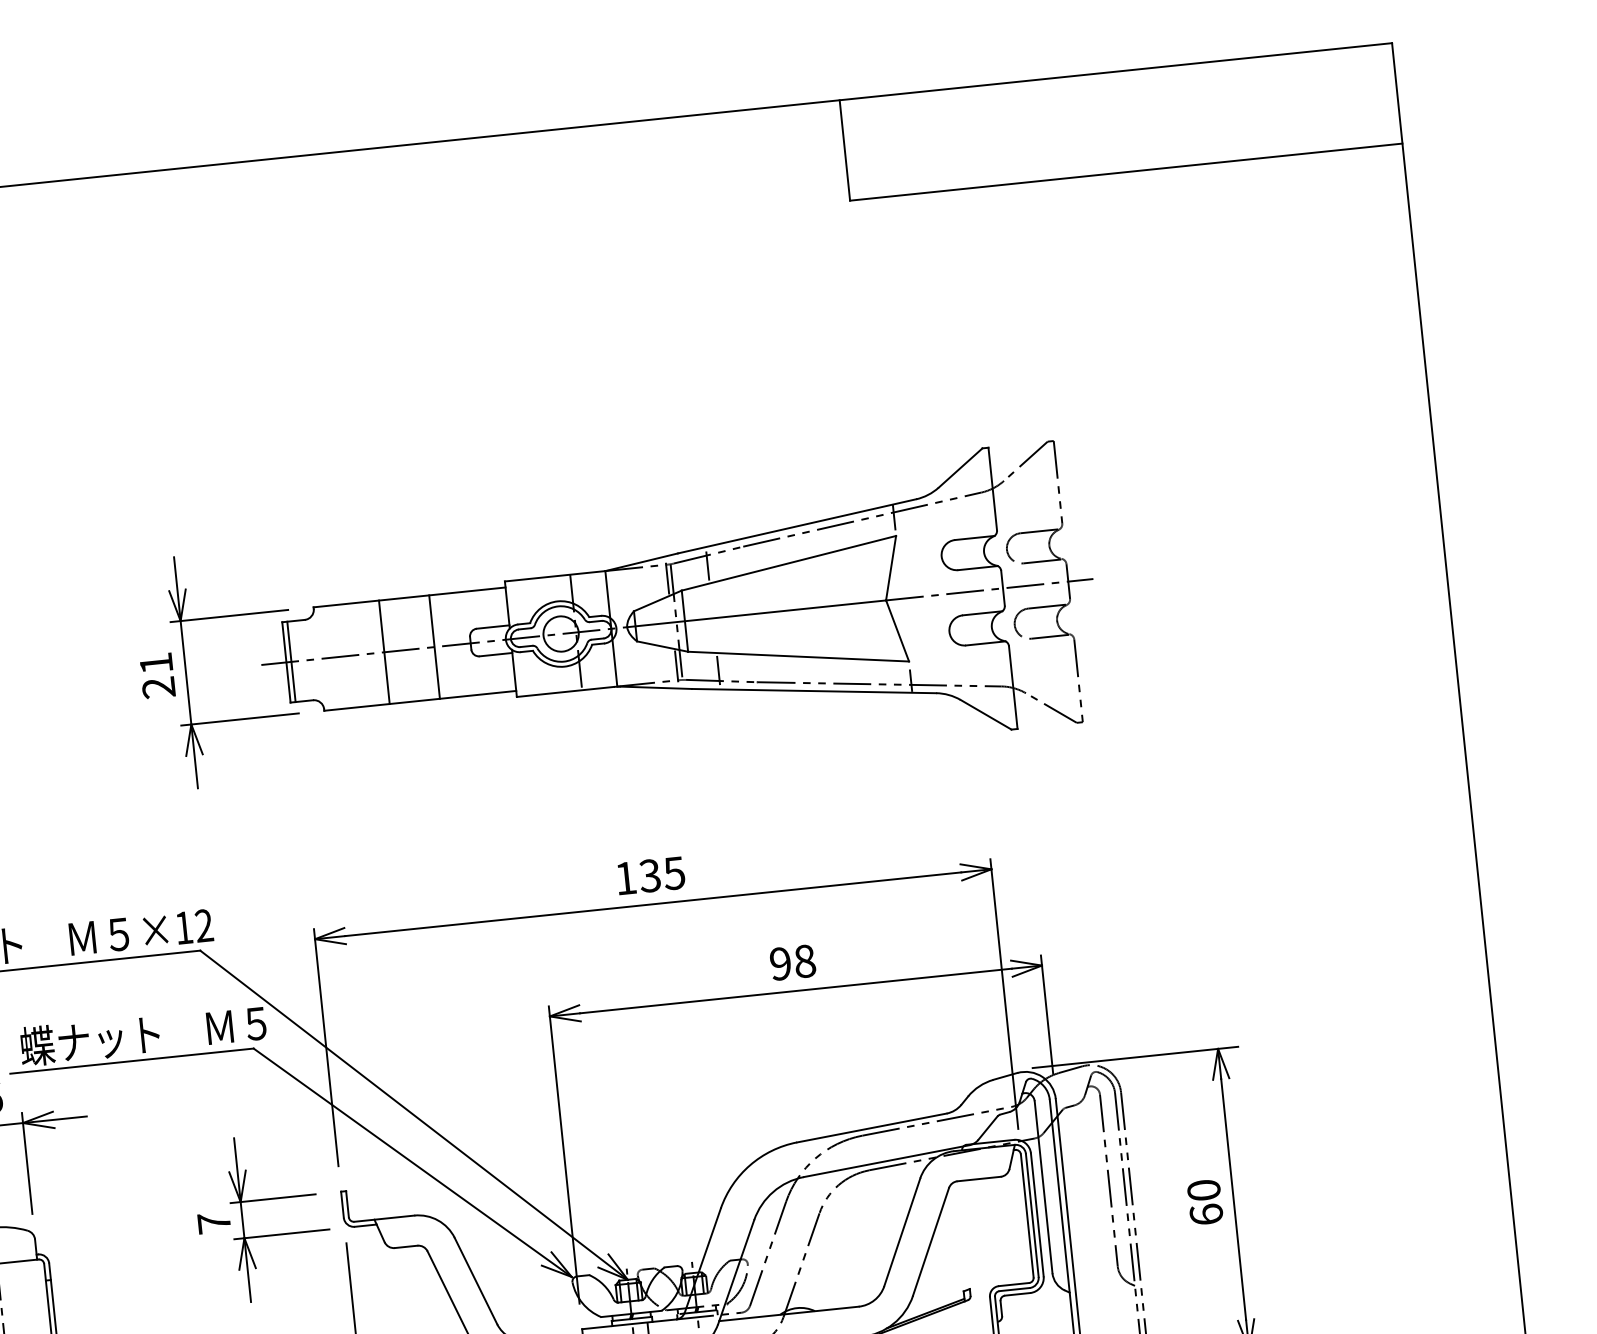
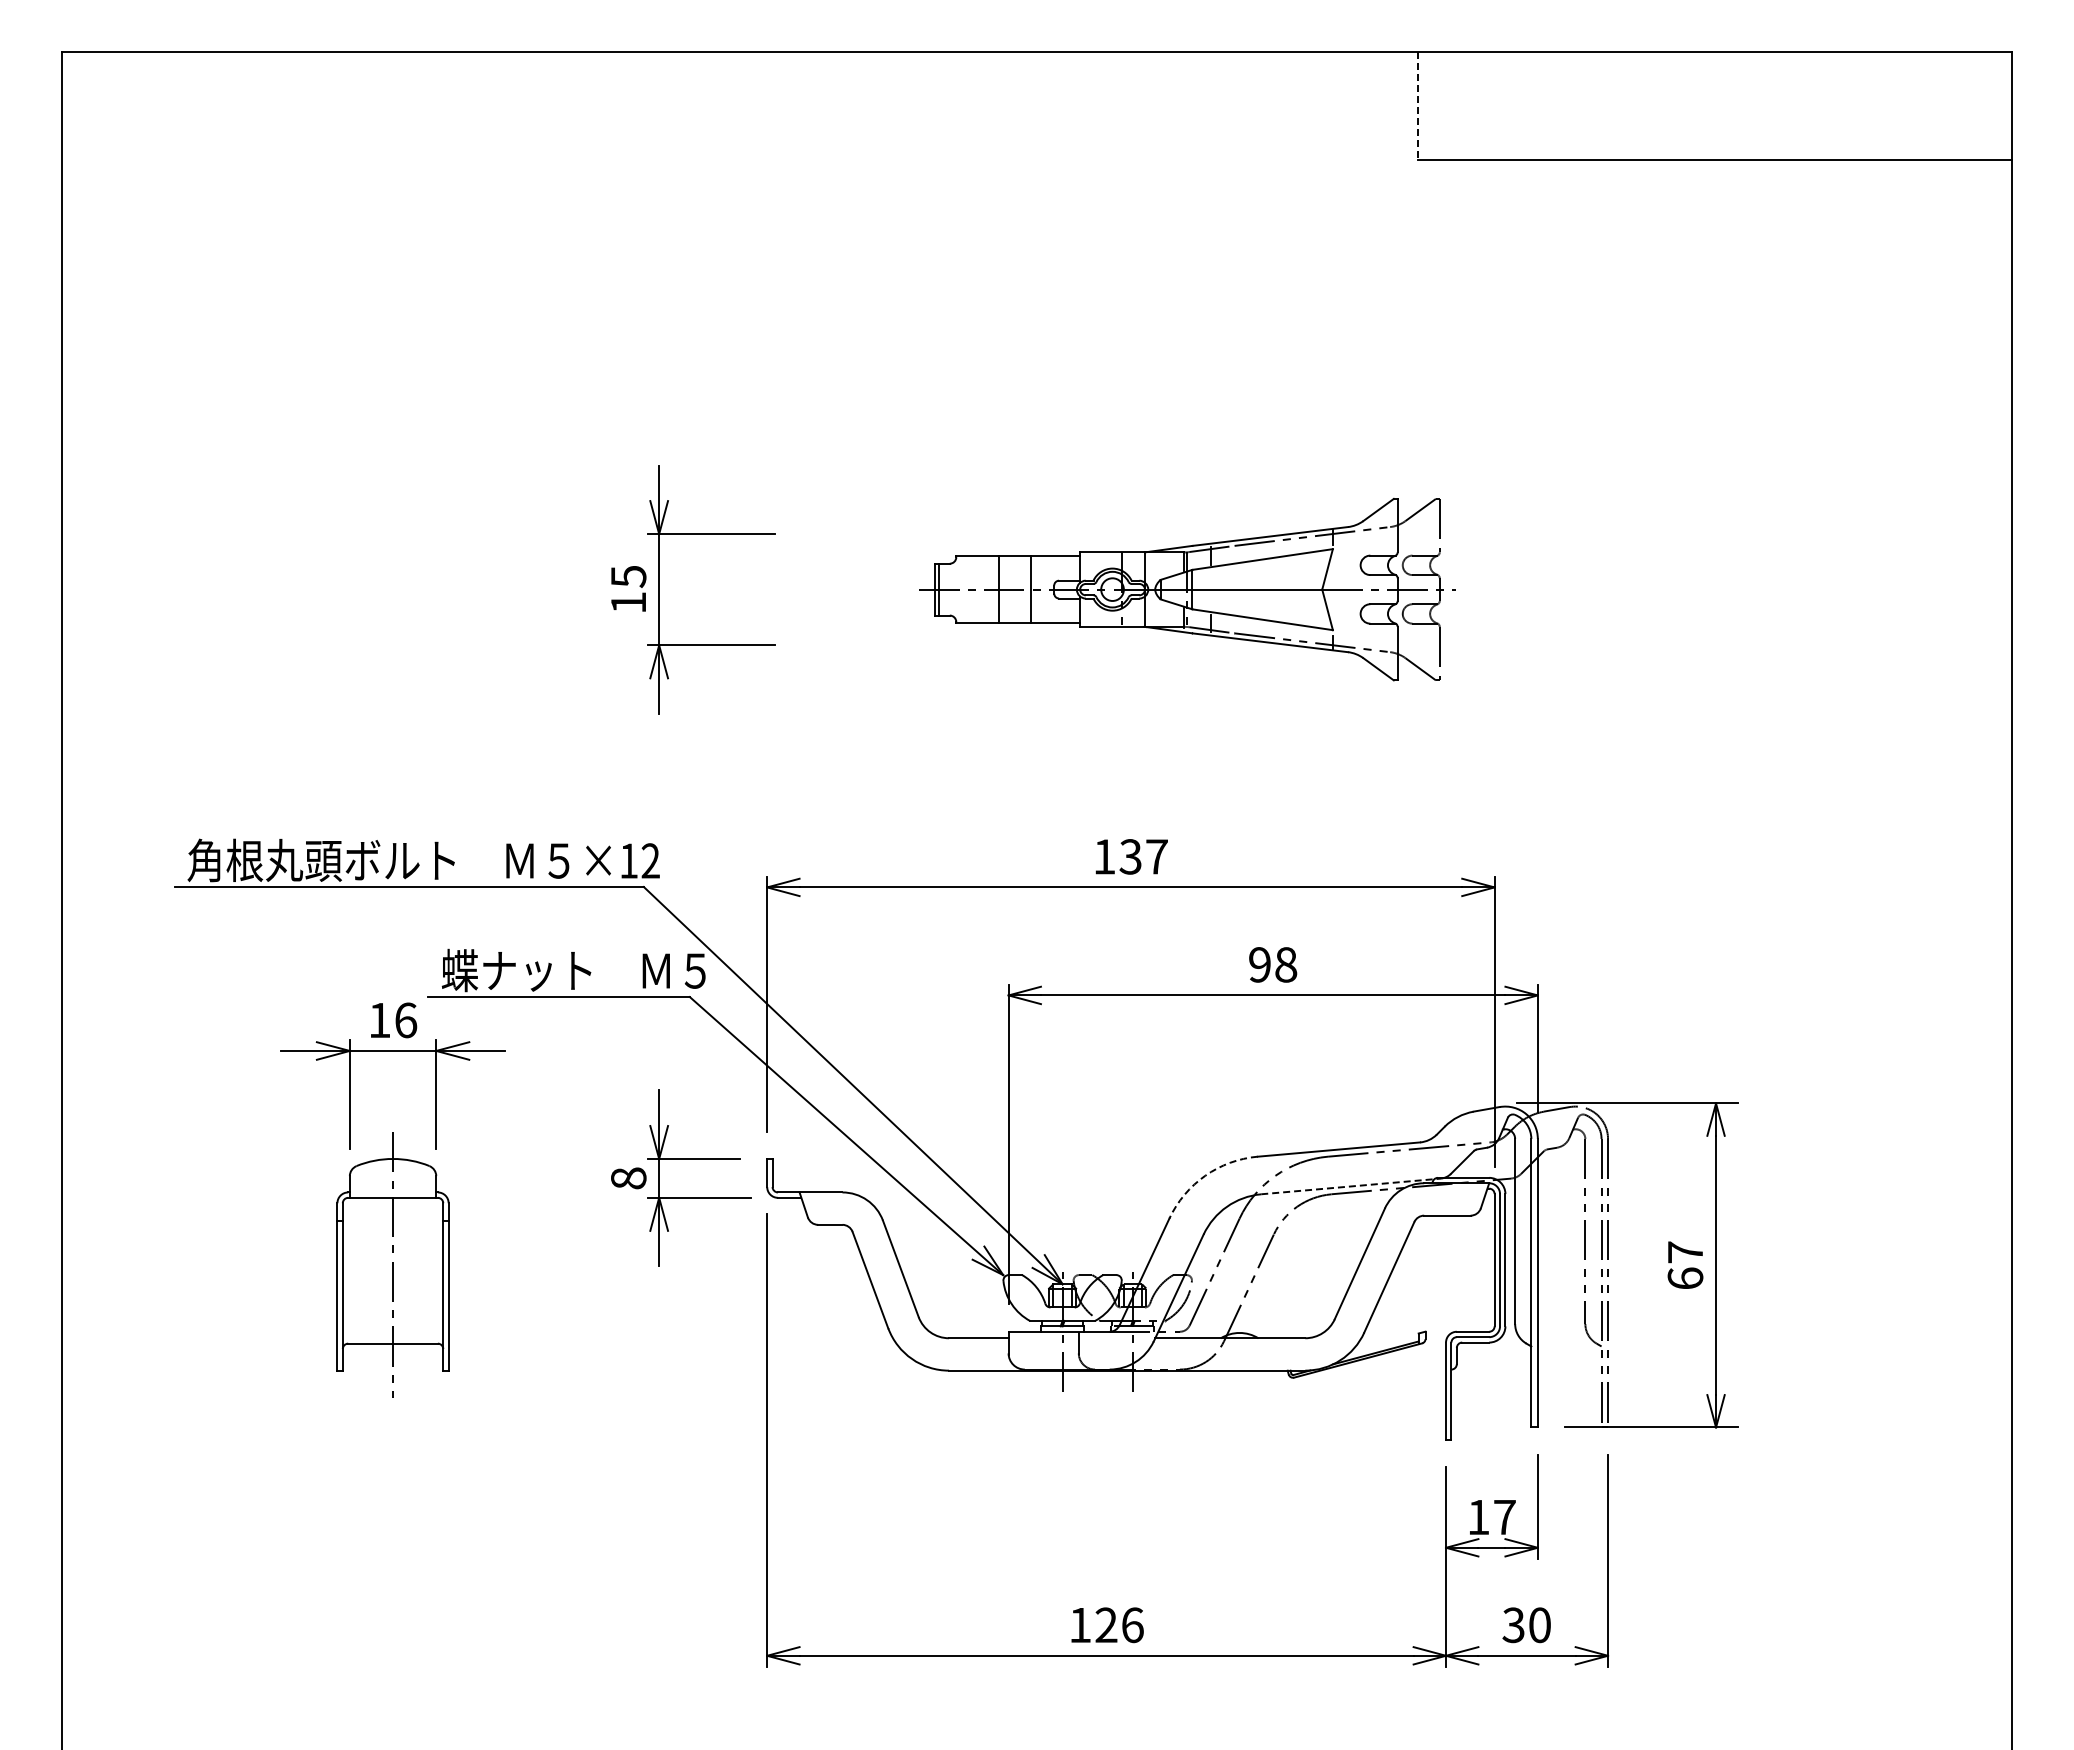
line: (844, 150) -> (1417, 106), solid -> dashed
part: (677, 621) -> (1187, 589), size x0.6
text: (157, 675) -> (628, 589), 21 -> 15
text: (674, 873) -> (1156, 856), 135 -> 137
line: (887, 1161) -> (1351, 1186), solid -> dashed
arc: (750, 1164) -> (1205, 1175), solid -> dashed
text: (1204, 1190) -> (1685, 1252), 60 -> 67
text: (214, 1223) -> (628, 1178), 7 -> 8

